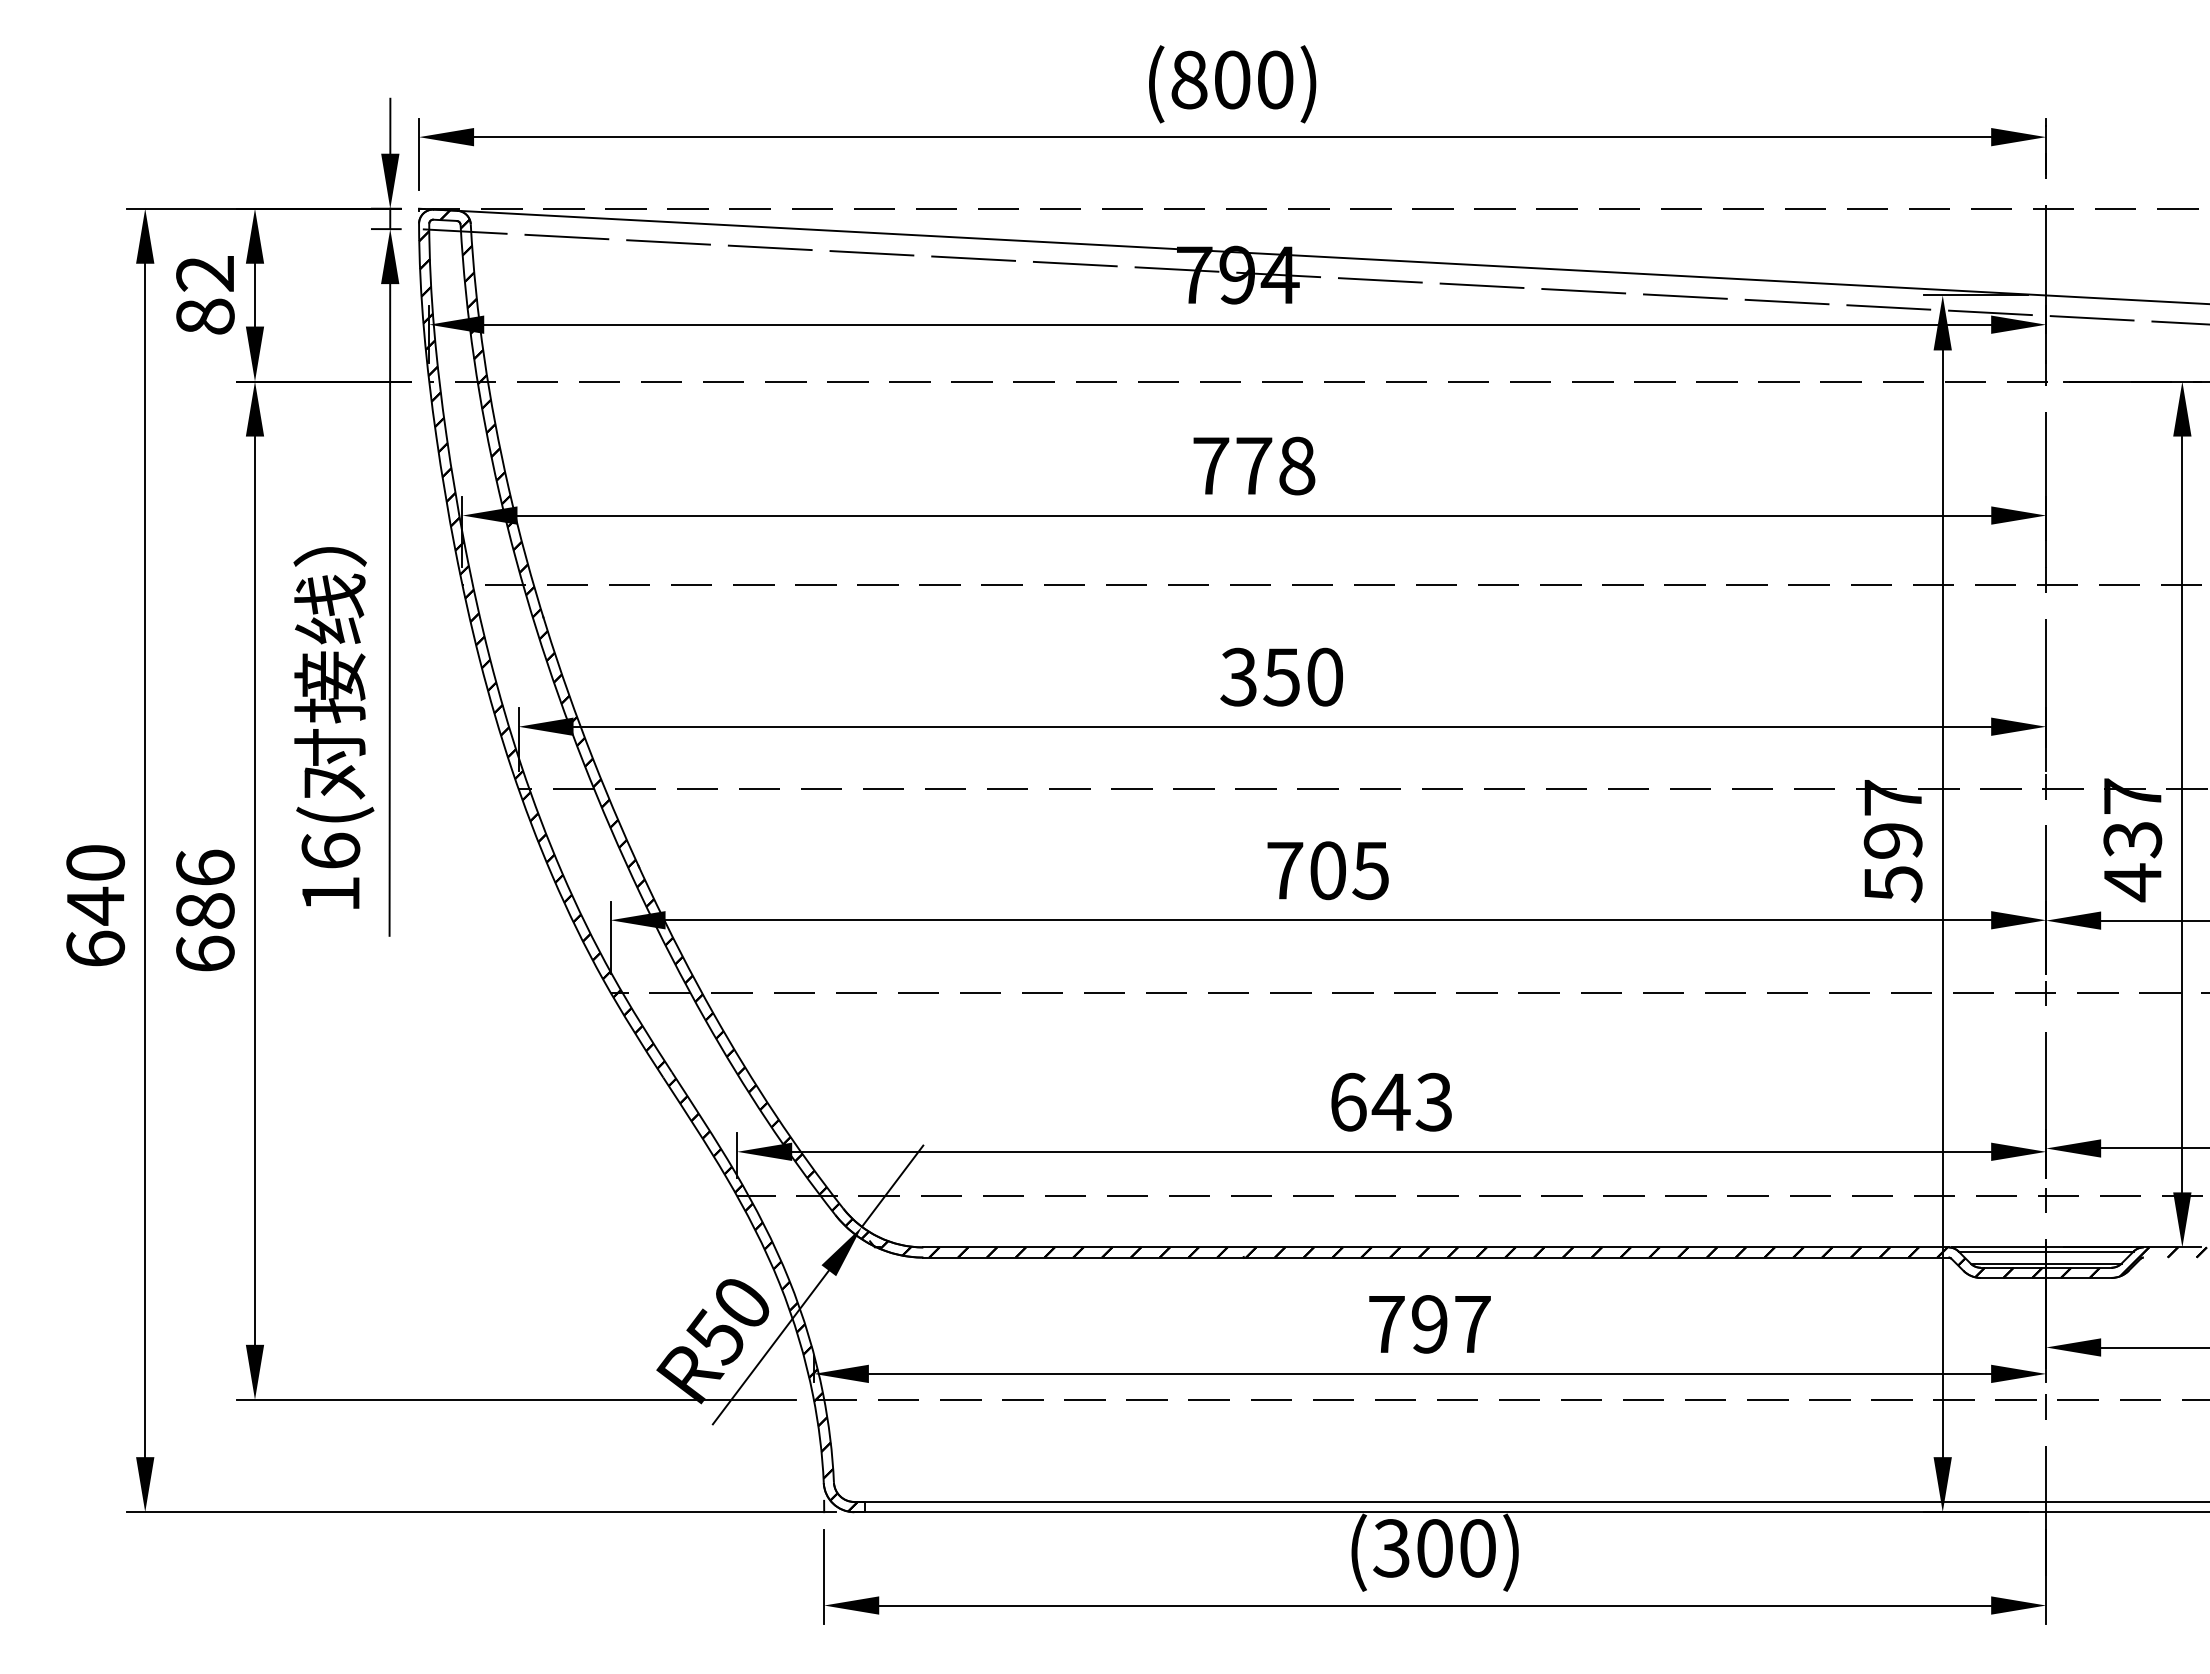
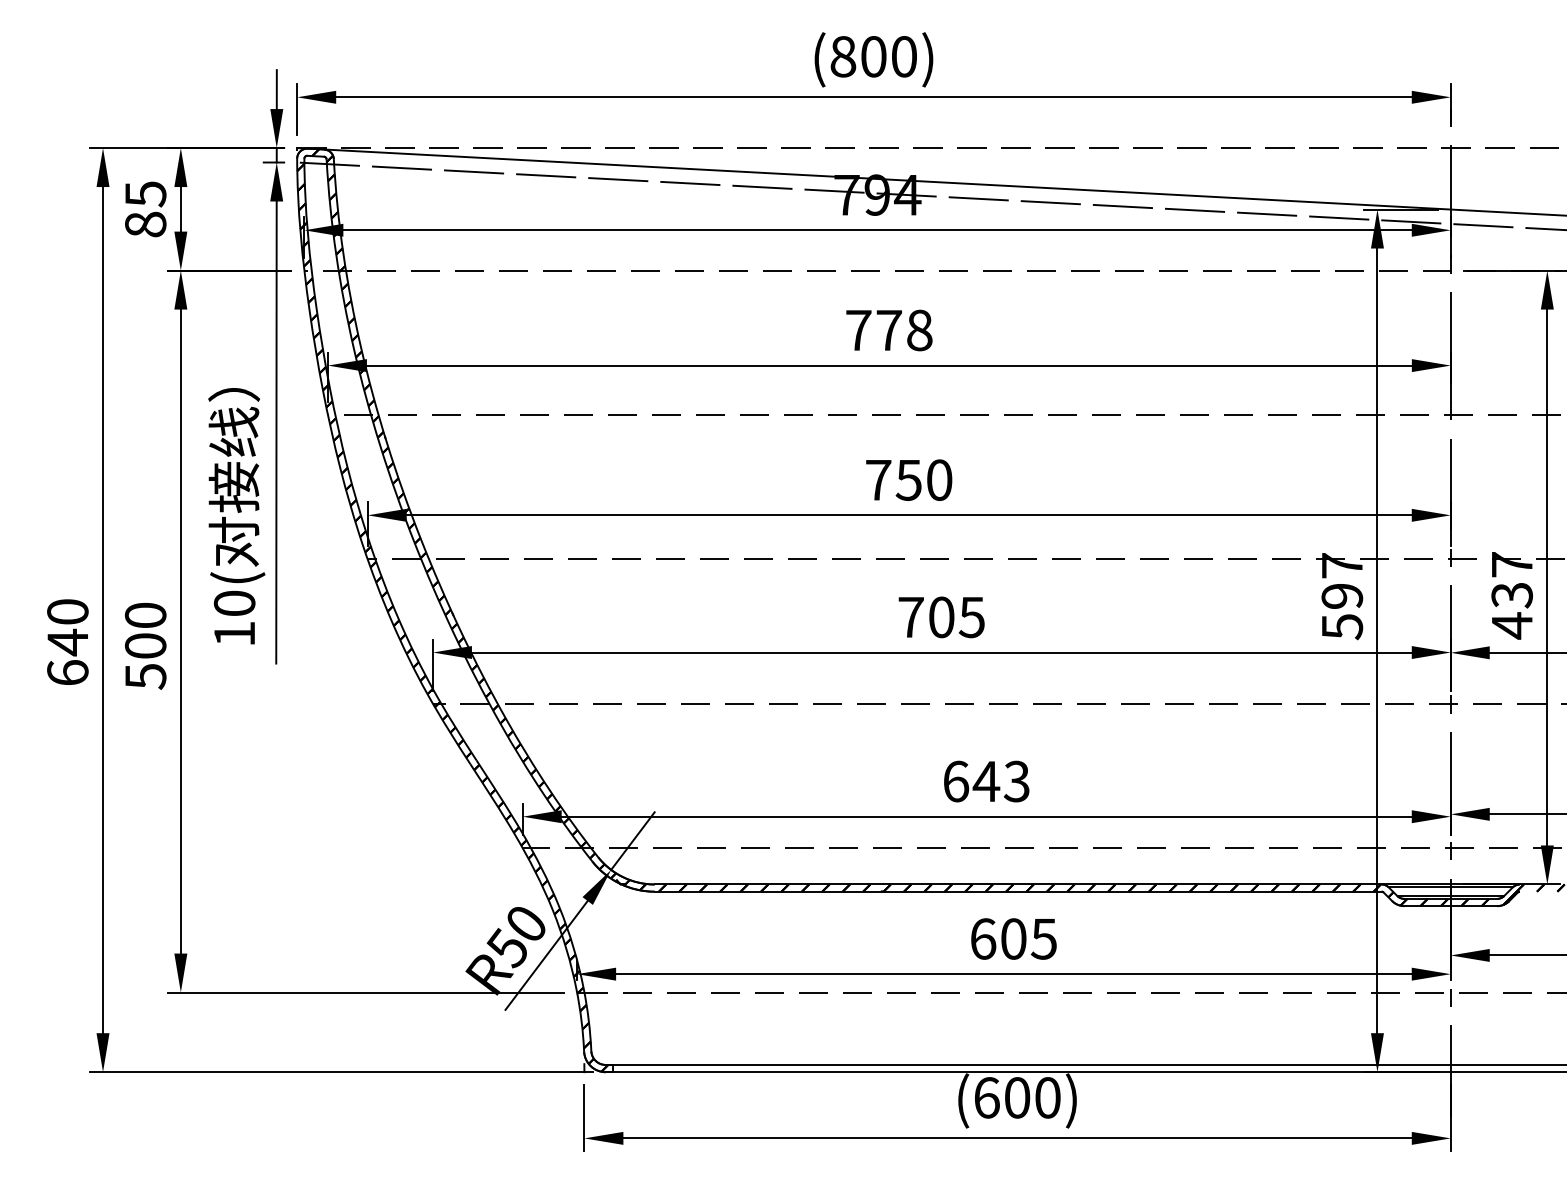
text: (205, 274) -> (145, 194), 82 -> 85
text: (1238, 676) -> (878, 479), 350 -> 750
text: (330, 850) -> (234, 603), 16( -> 10(
text: (205, 911) -> (145, 646), 686 -> 500
text: (1429, 1324) -> (1013, 939), 797 -> 605
text: (1391, 1548) -> (986, 1097), (300) -> (600)

